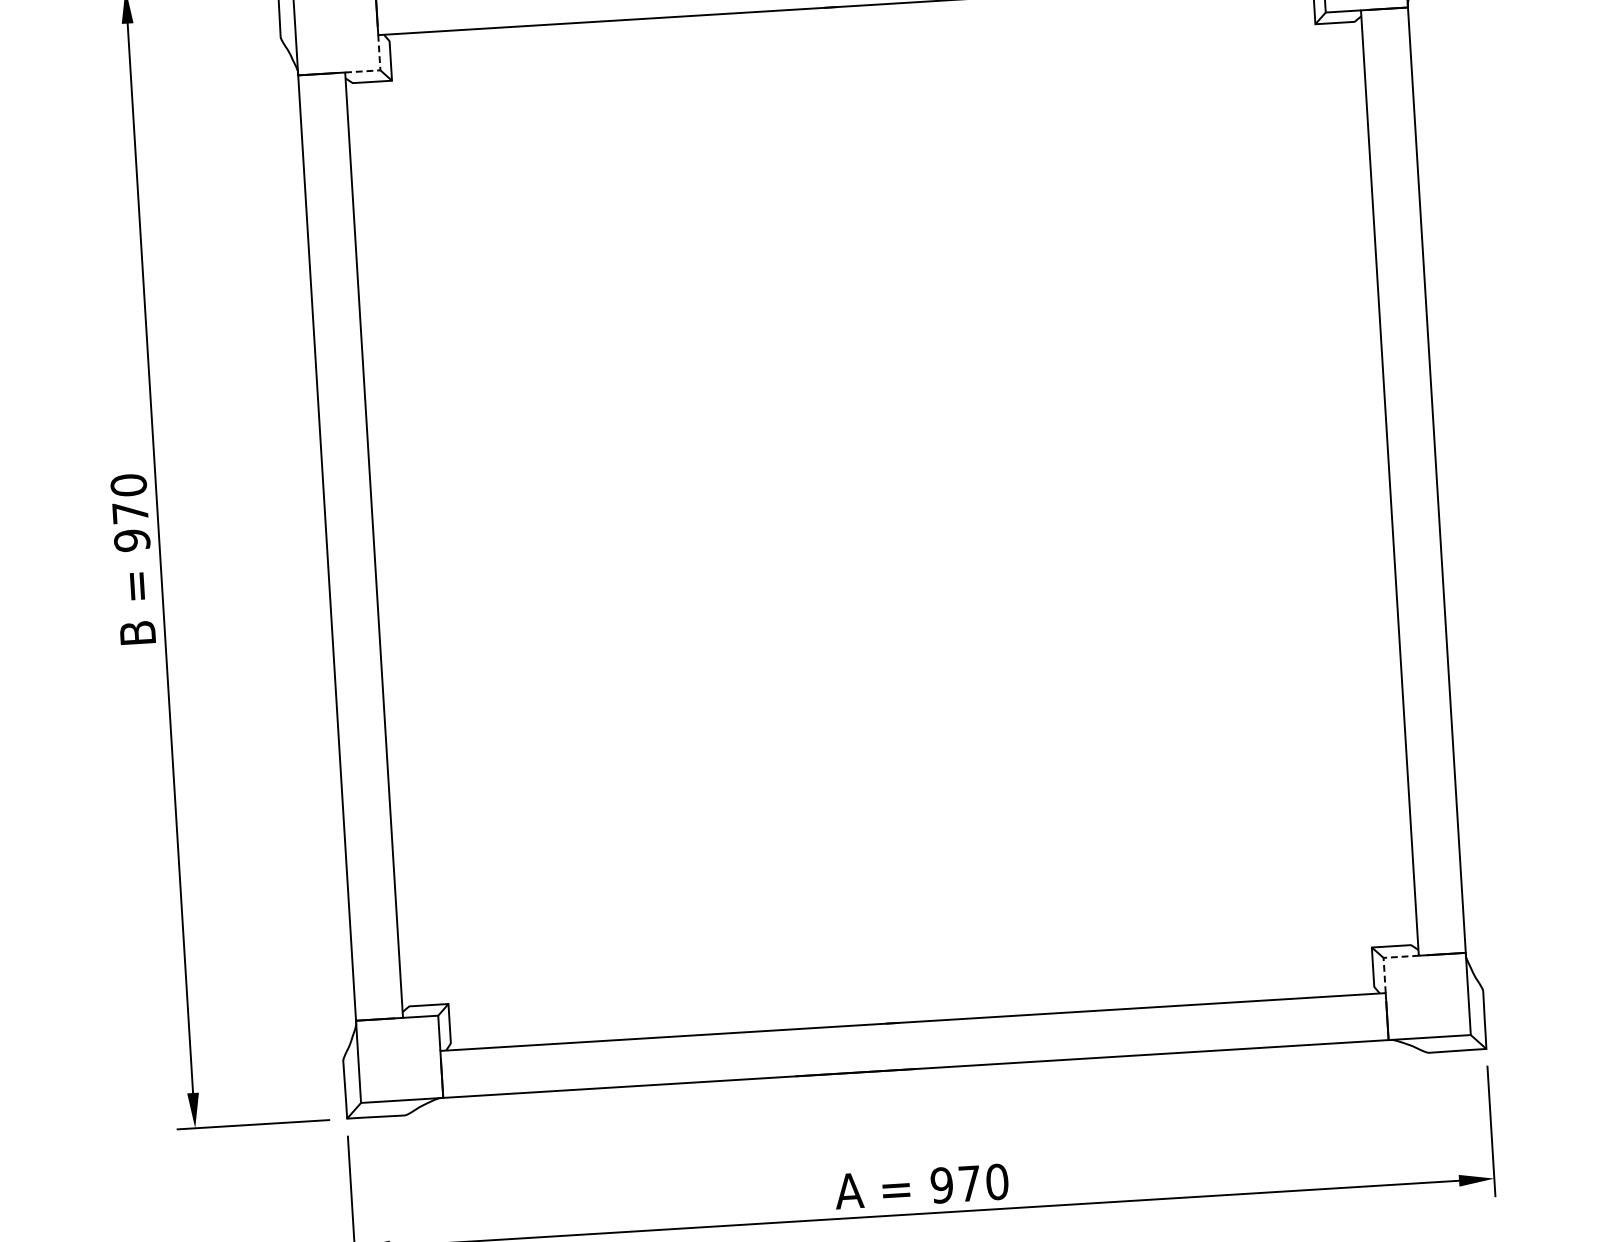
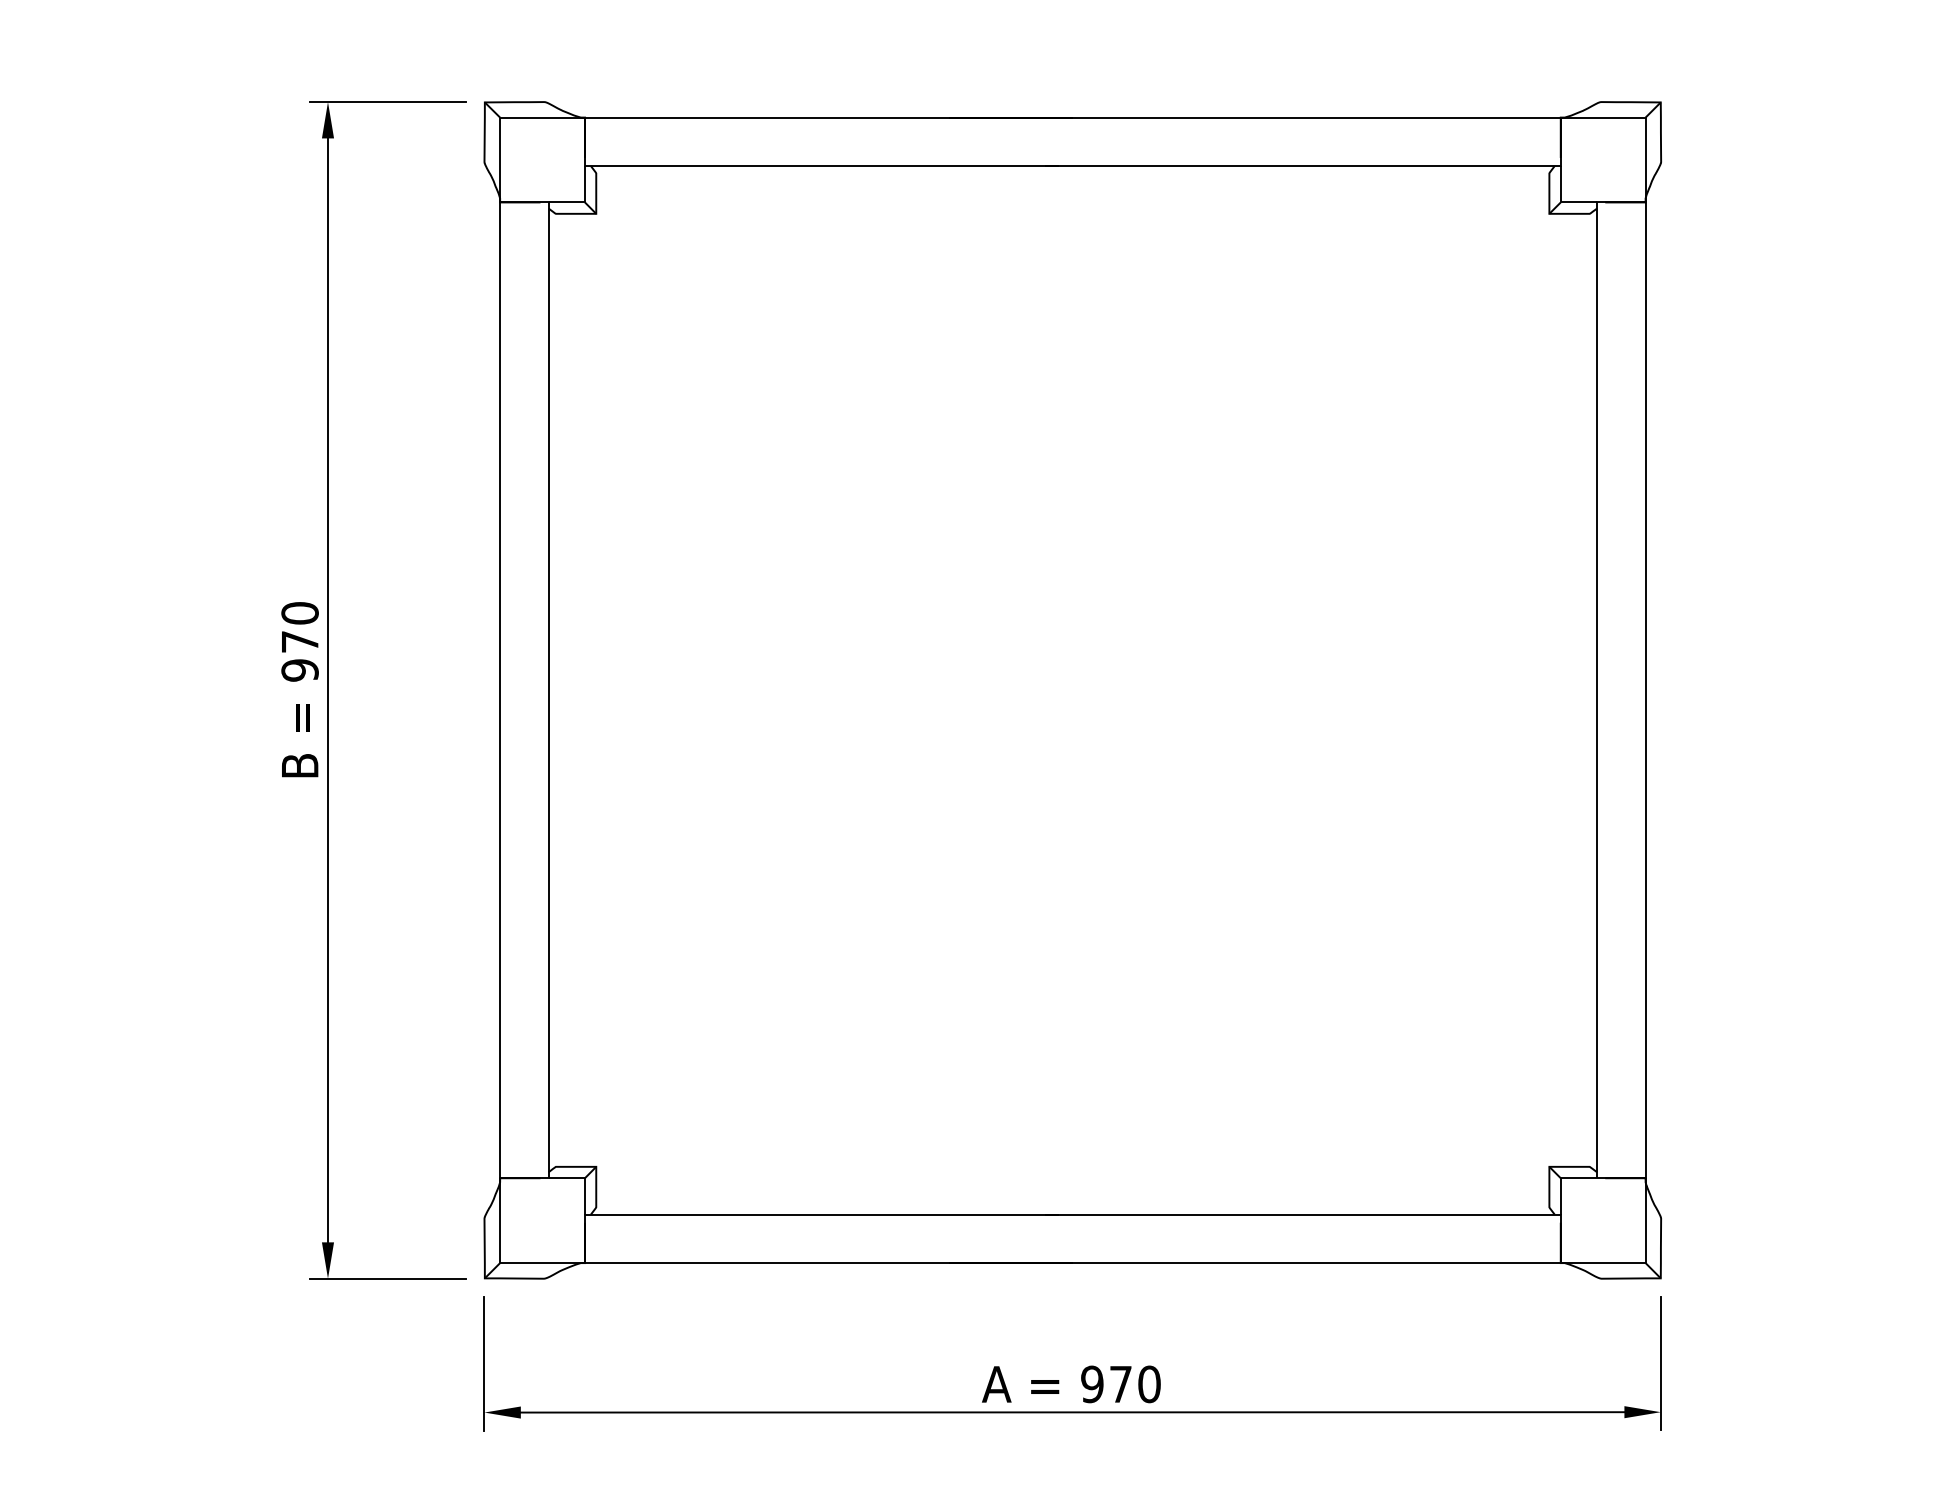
line: (379, 70) -> (584, 202), dashed -> solid
line: (1383, 958) -> (1560, 1178), dashed -> solid

